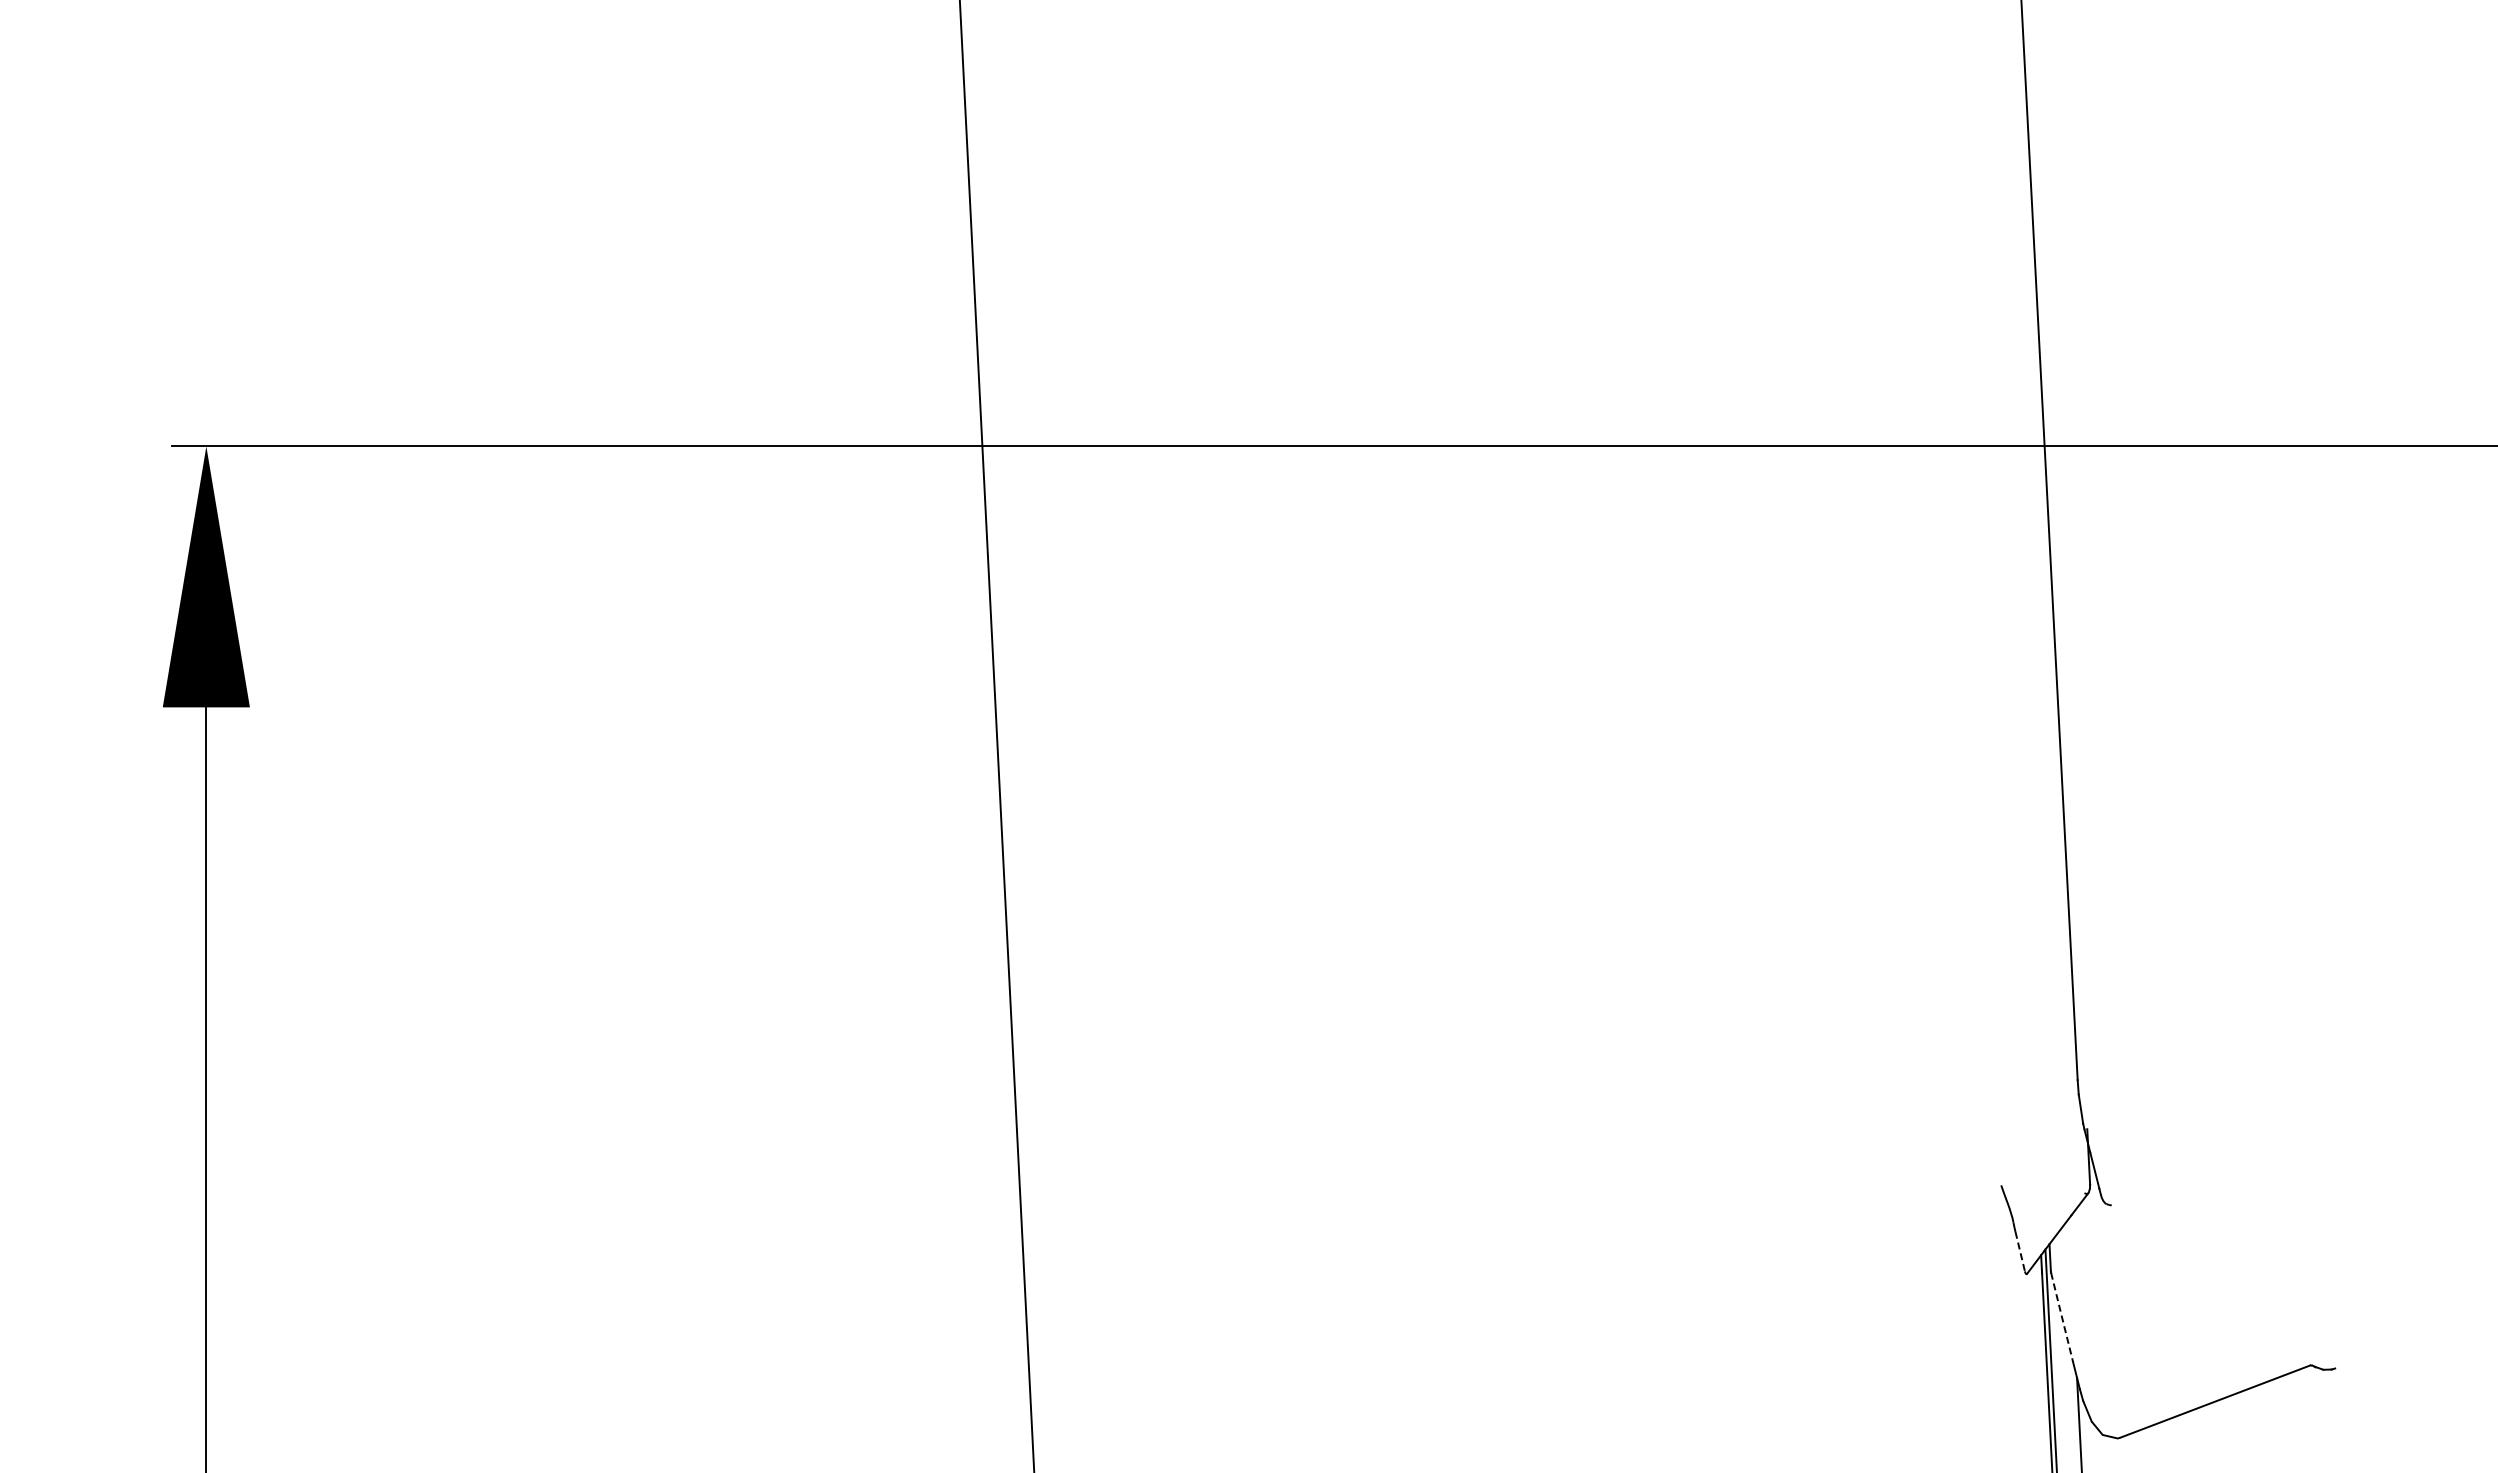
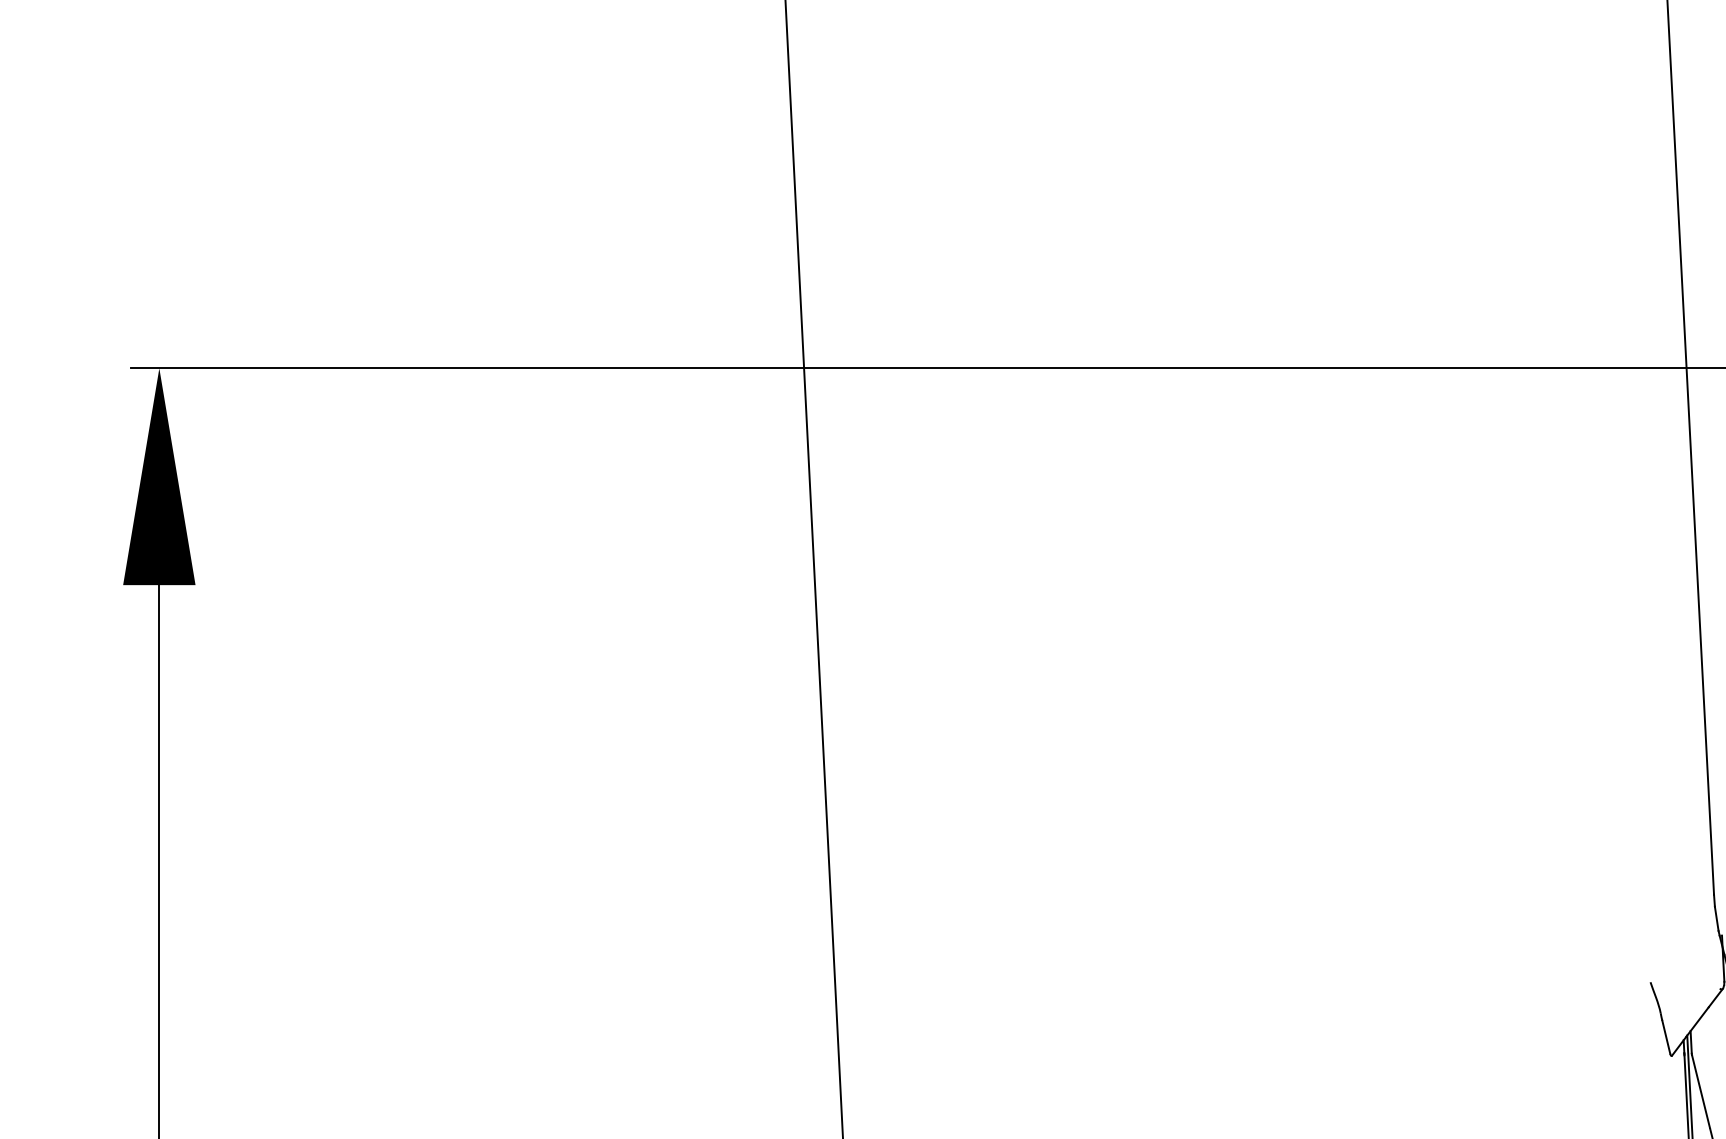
line: (2020, 1252) -> (1666, 1038), dashed -> solid
line: (2061, 1317) -> (1700, 1092), dashed -> solid

